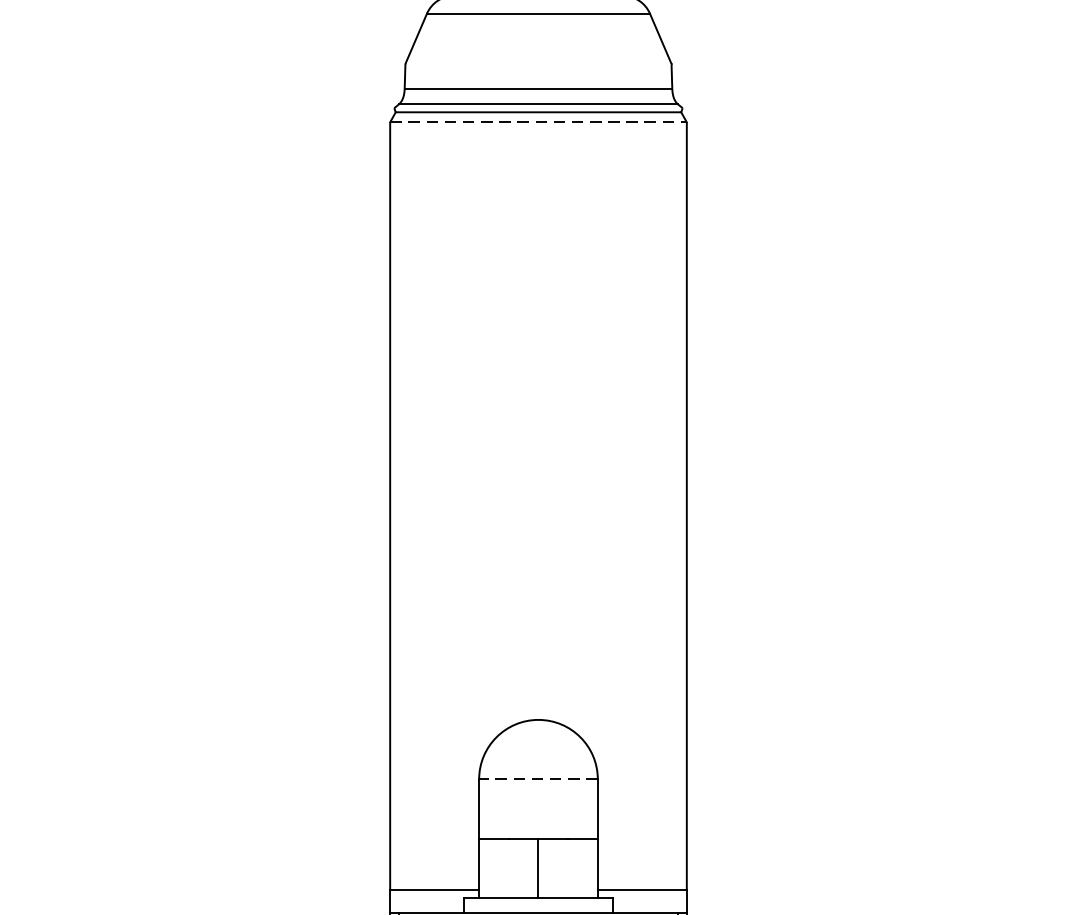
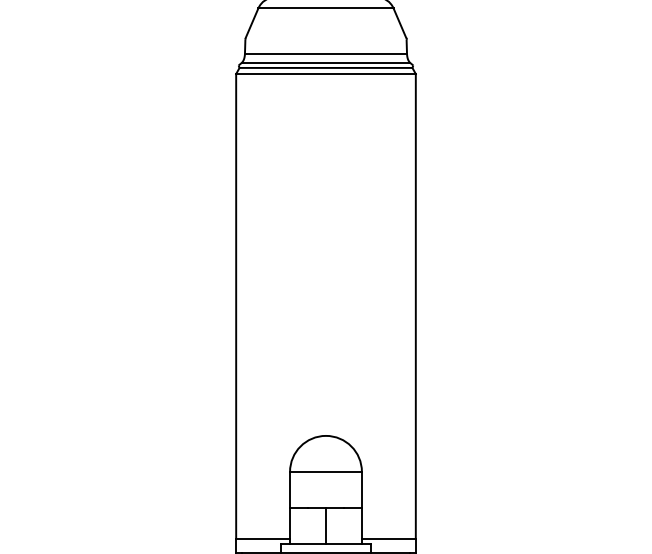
line: (539, 123) -> (326, 74), dashed -> solid
line: (537, 778) -> (325, 471), dashed -> solid

